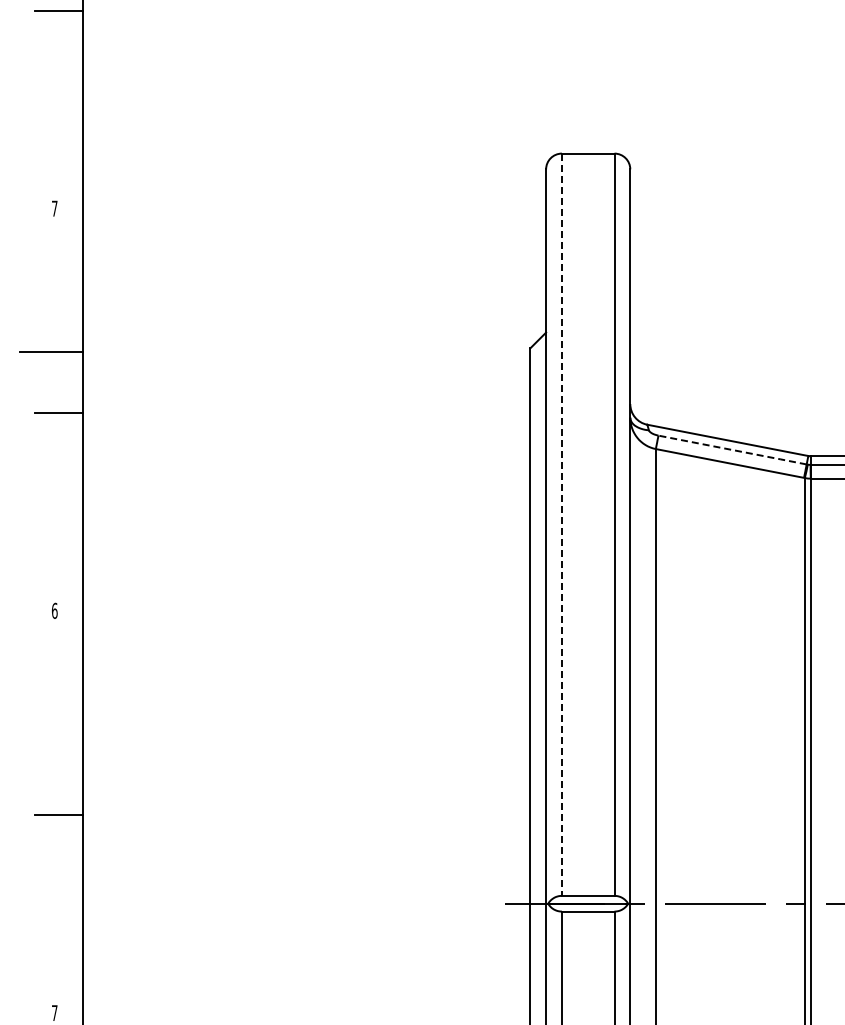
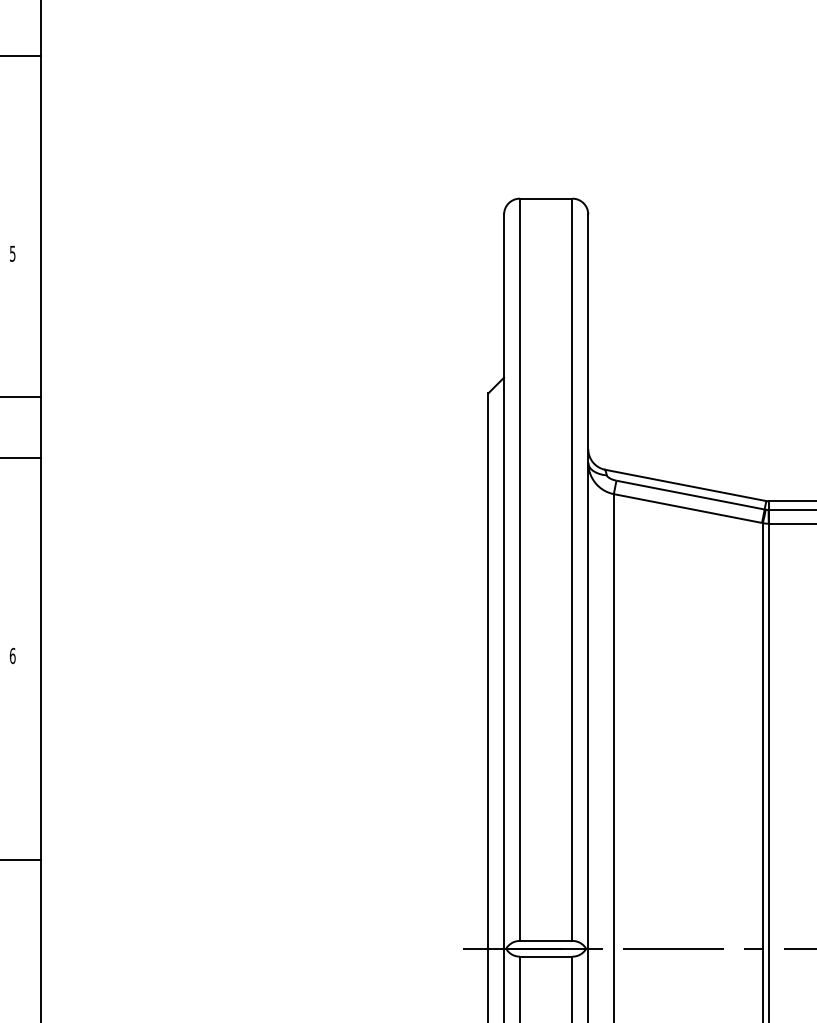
text: (54, 208) -> (12, 253), 7 -> 5
line: (732, 449) -> (690, 494), dashed -> solid
line: (561, 525) -> (519, 570), dashed -> solid

